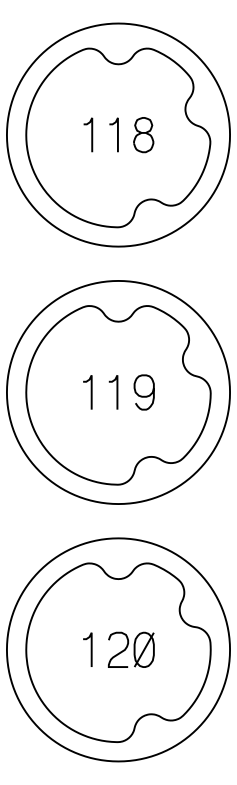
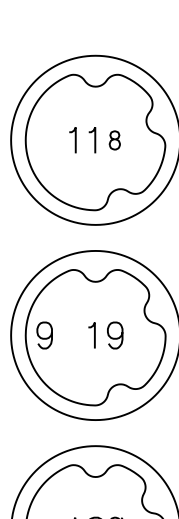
part: (143, 135) -> (114, 140), size x0.7
curve: (90, 392) -> (74, 335), removed
curve: (50, 395) -> (44, 337), added

